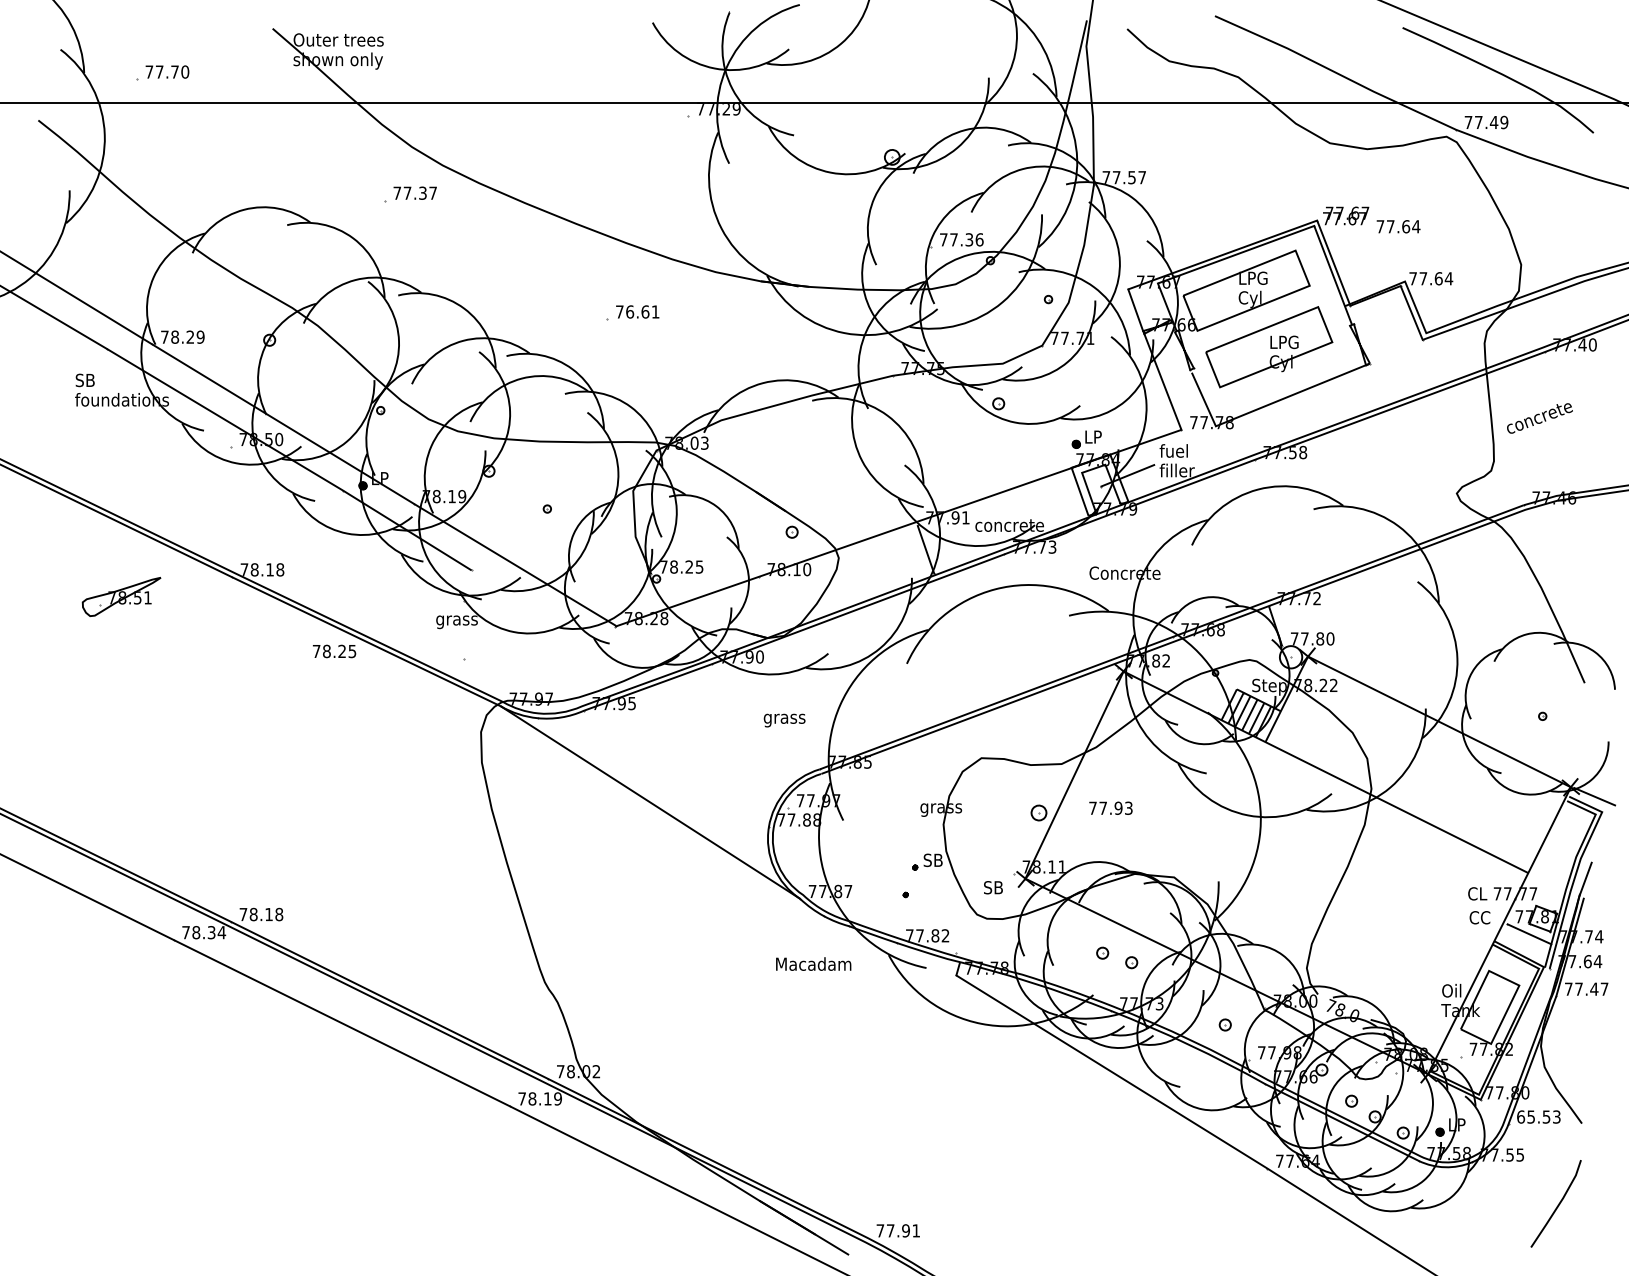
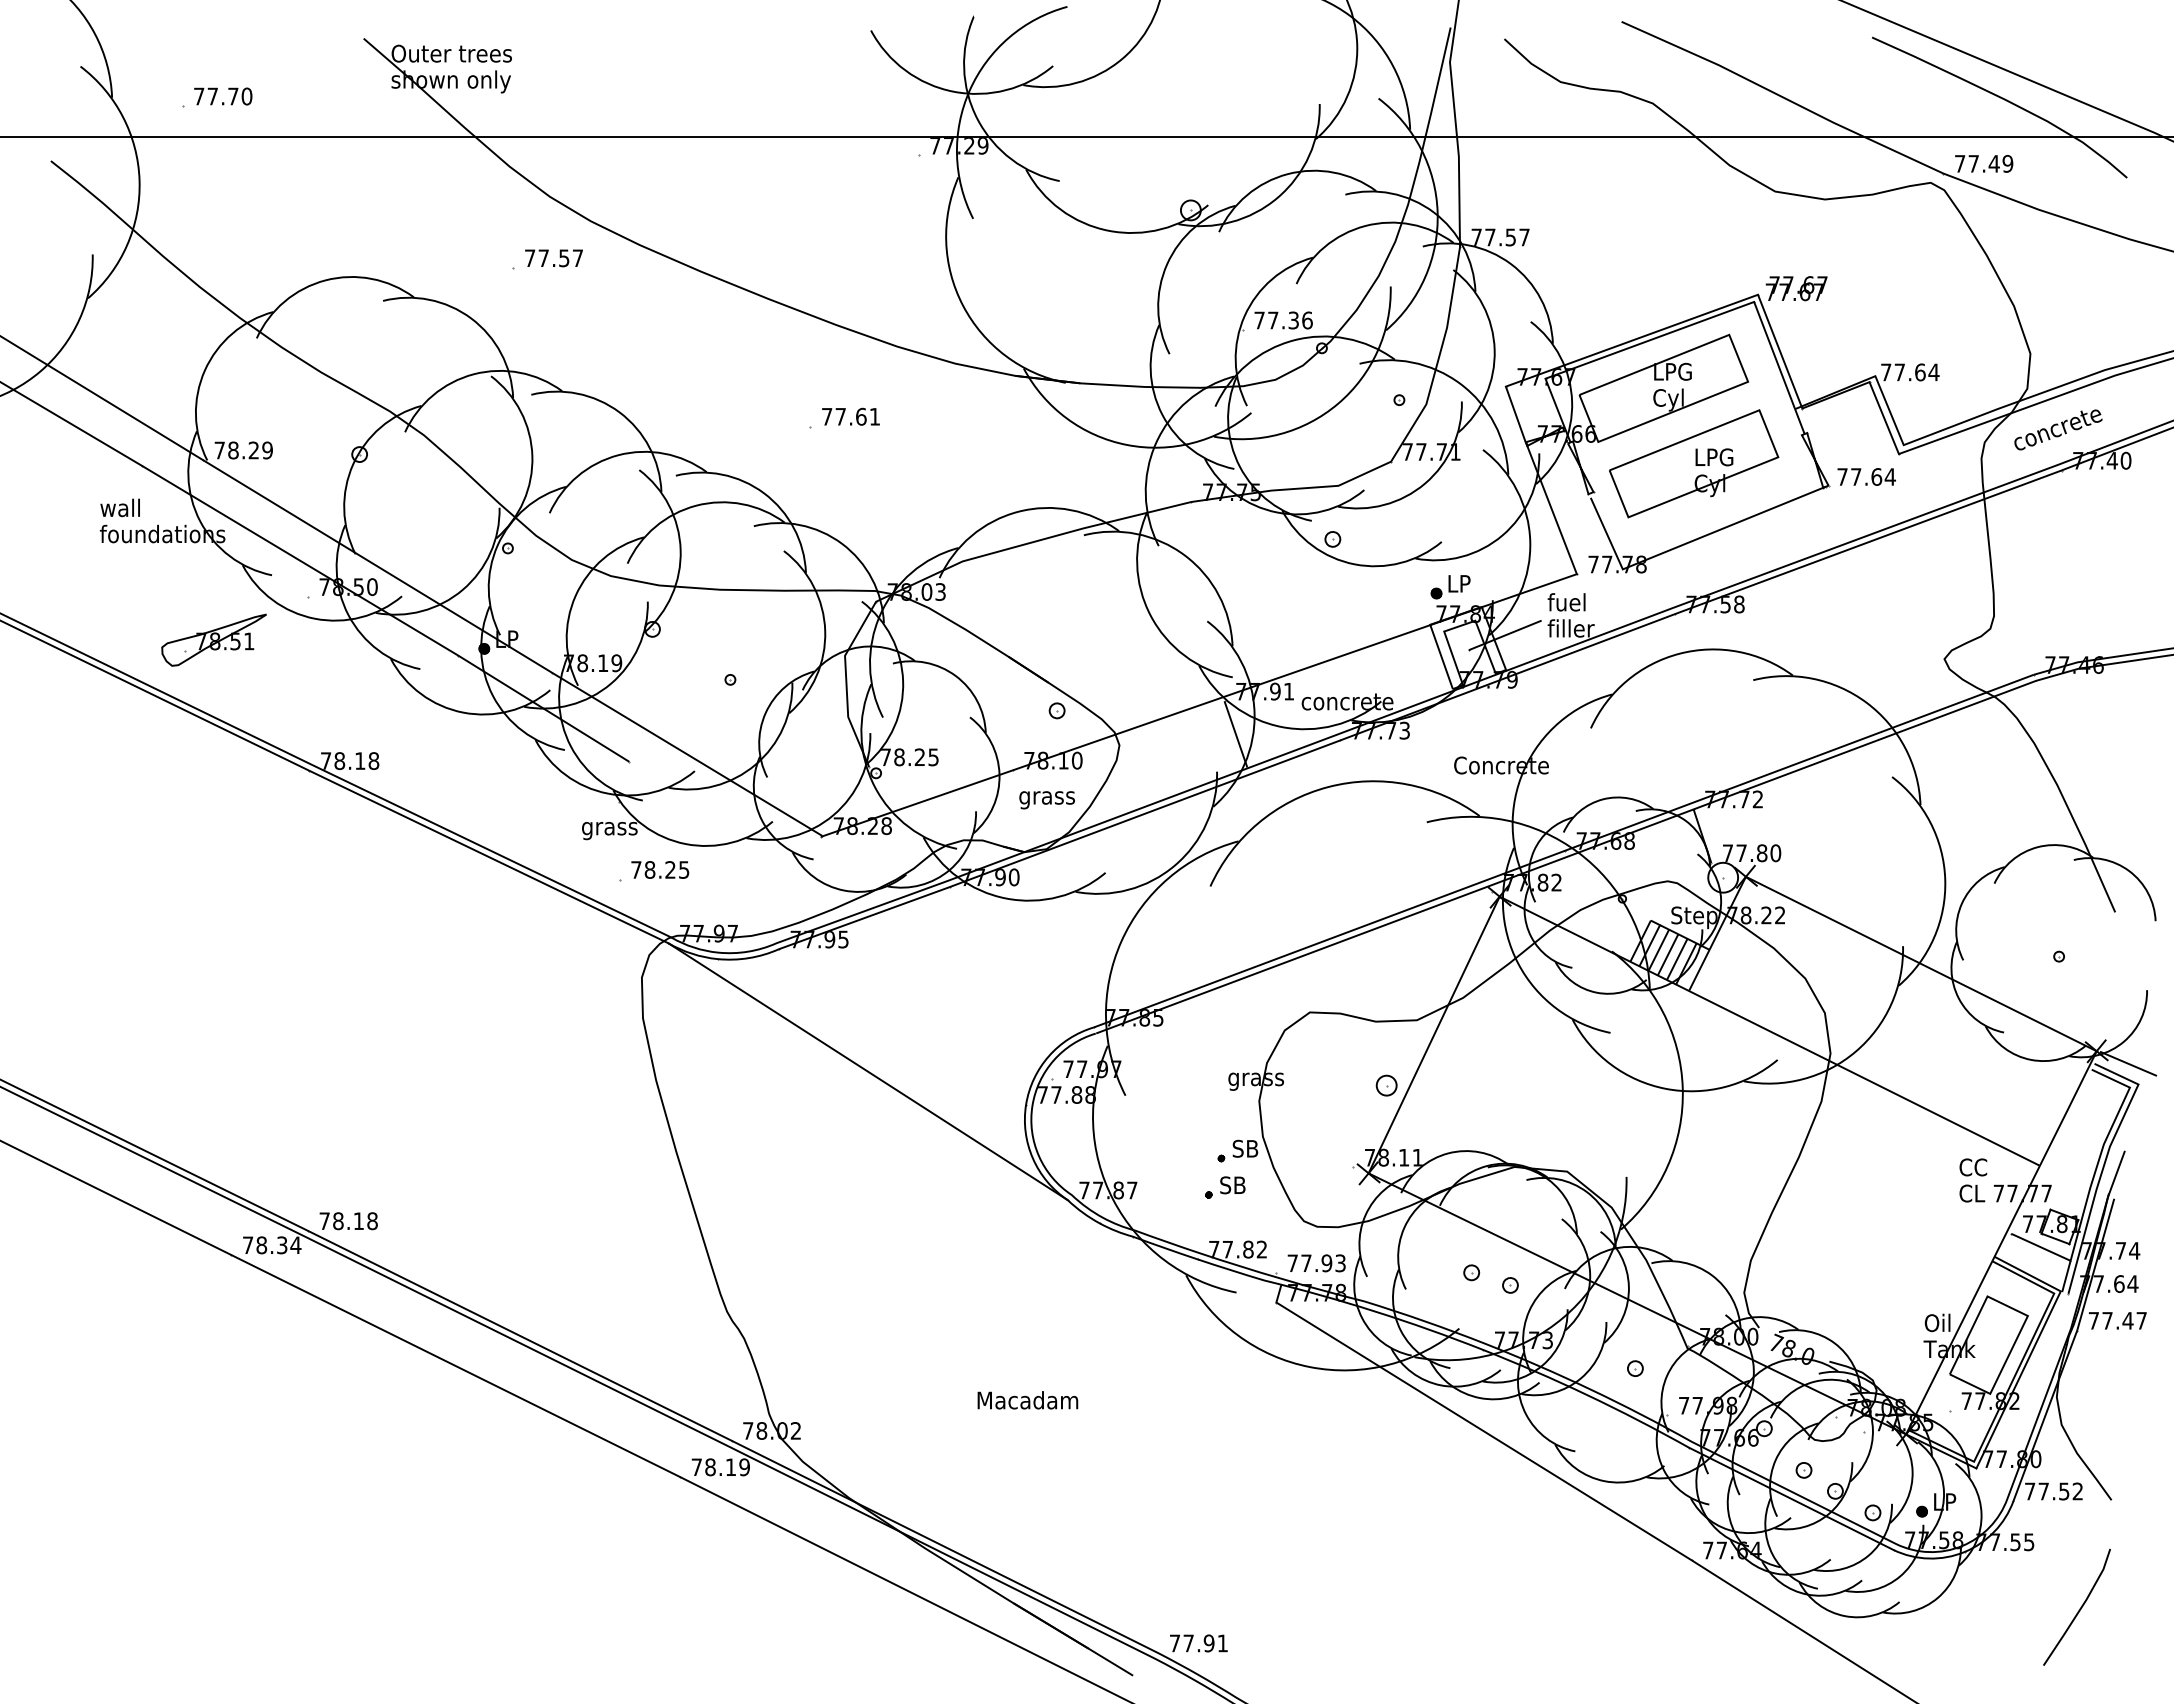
text: (423, 192) -> (564, 257), 77.37 -> 77.57
text: (1398, 226) -> (1866, 476), moved
text: (629, 311) -> (840, 416), 76.61 -> 77.61
text: (89, 379) -> (119, 507), SB -> wall
text: (1540, 418) -> (2058, 429), moved
part: (121, 596) -> (213, 639), moved
text: (334, 651) -> (660, 869), moved
text: (784, 720) -> (1046, 800), moved
text: (1110, 808) -> (1316, 1263), moved
text: (993, 887) -> (1232, 1185), moved
text: (1480, 917) -> (1973, 1167), moved
text: (813, 964) -> (1027, 1400), moved
text: (1538, 1117) -> (2053, 1491), 65.53 -> 77.52

